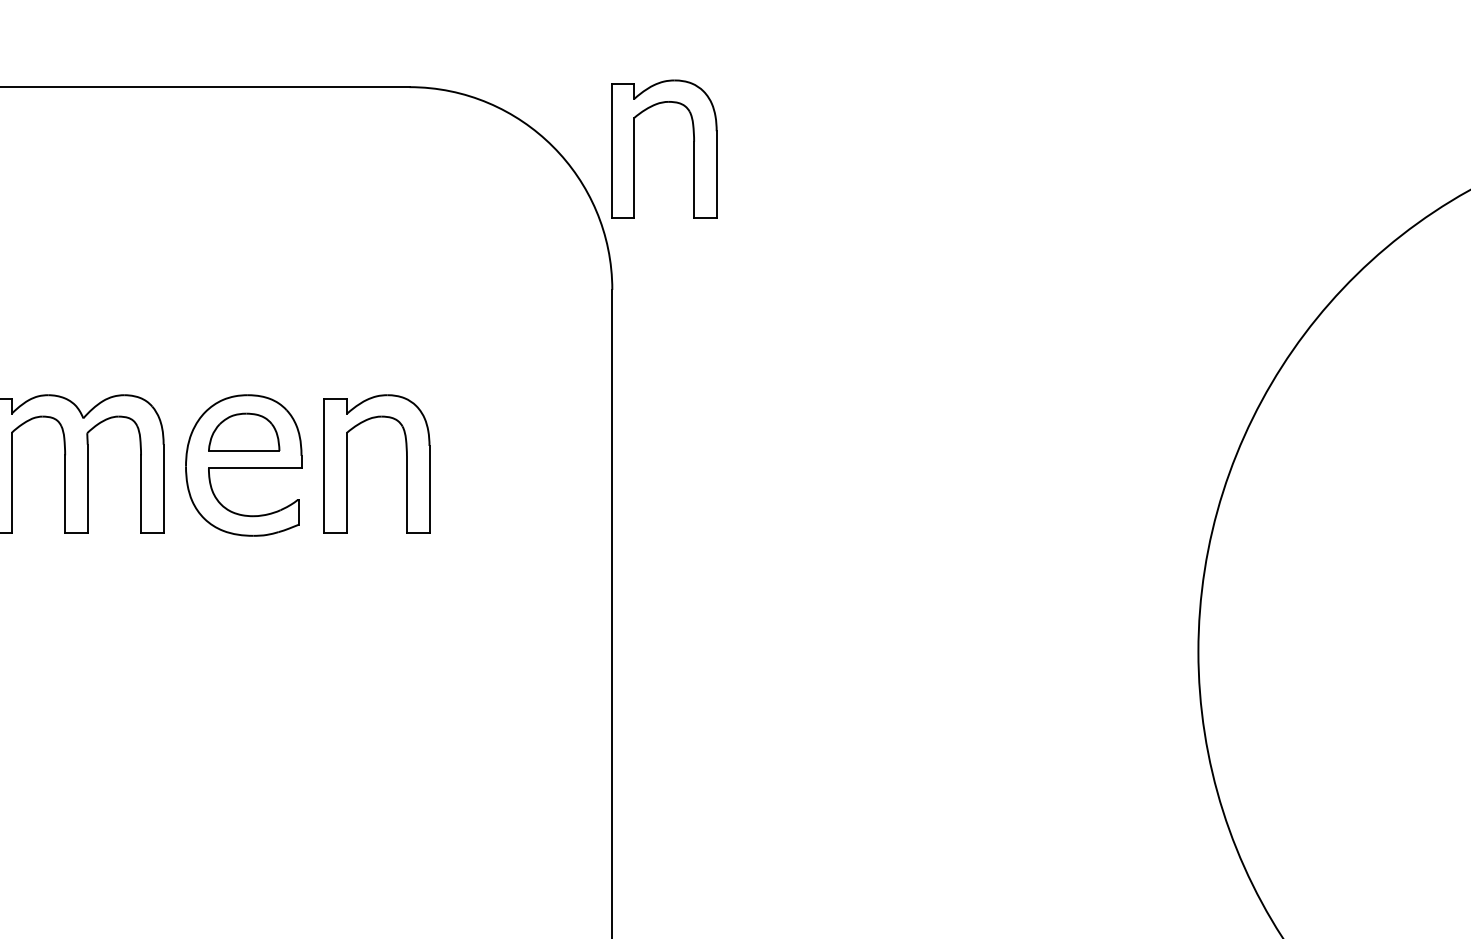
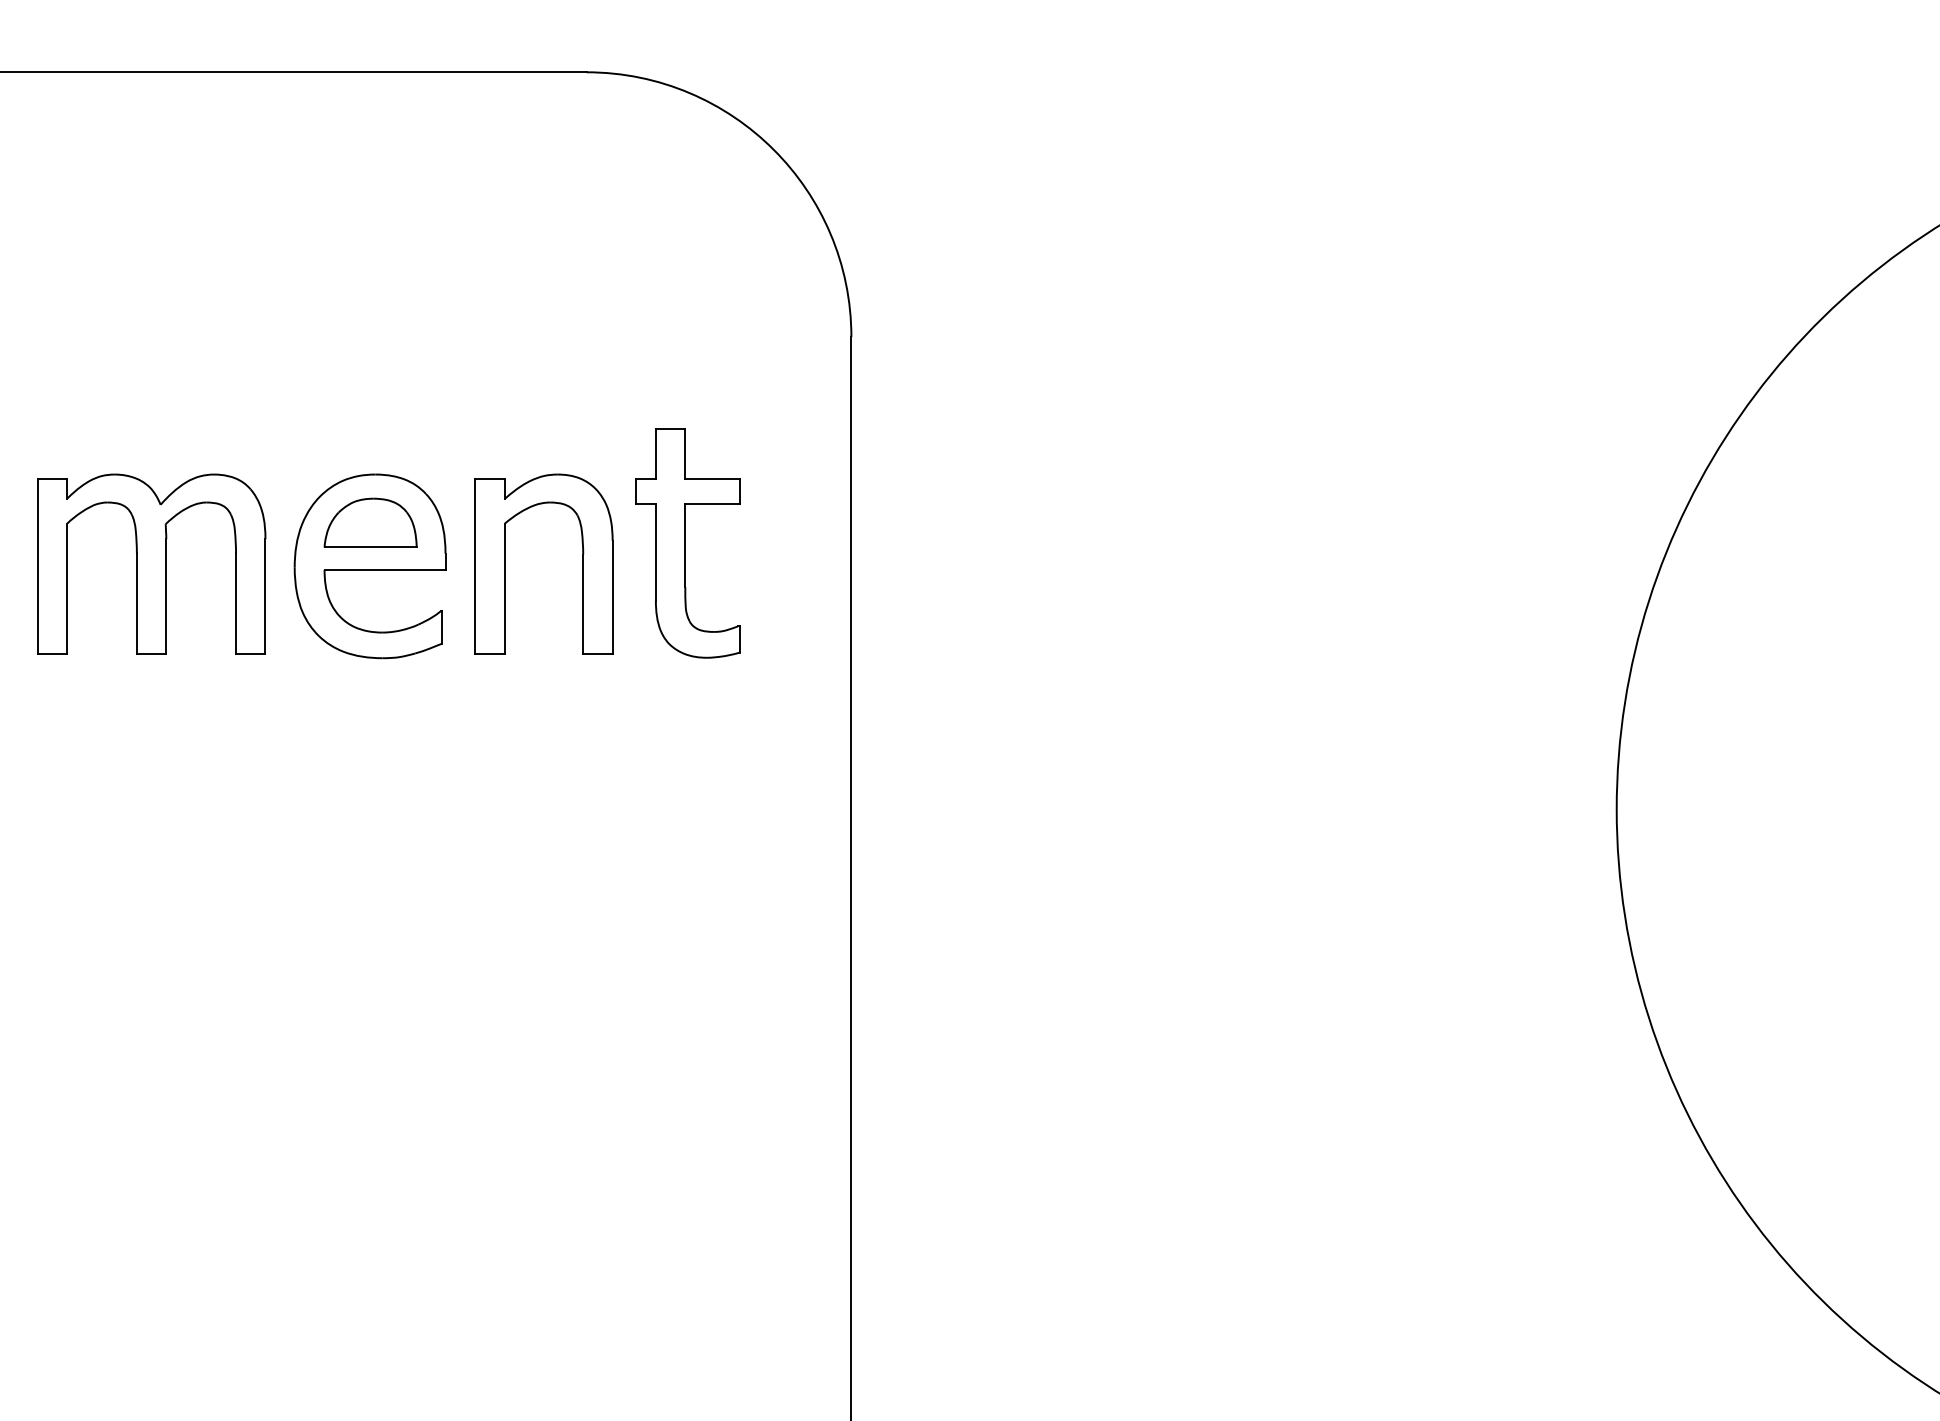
part: (634, 148) -> (880, 152), removed
part: (486, 448) -> (687, 543), added

